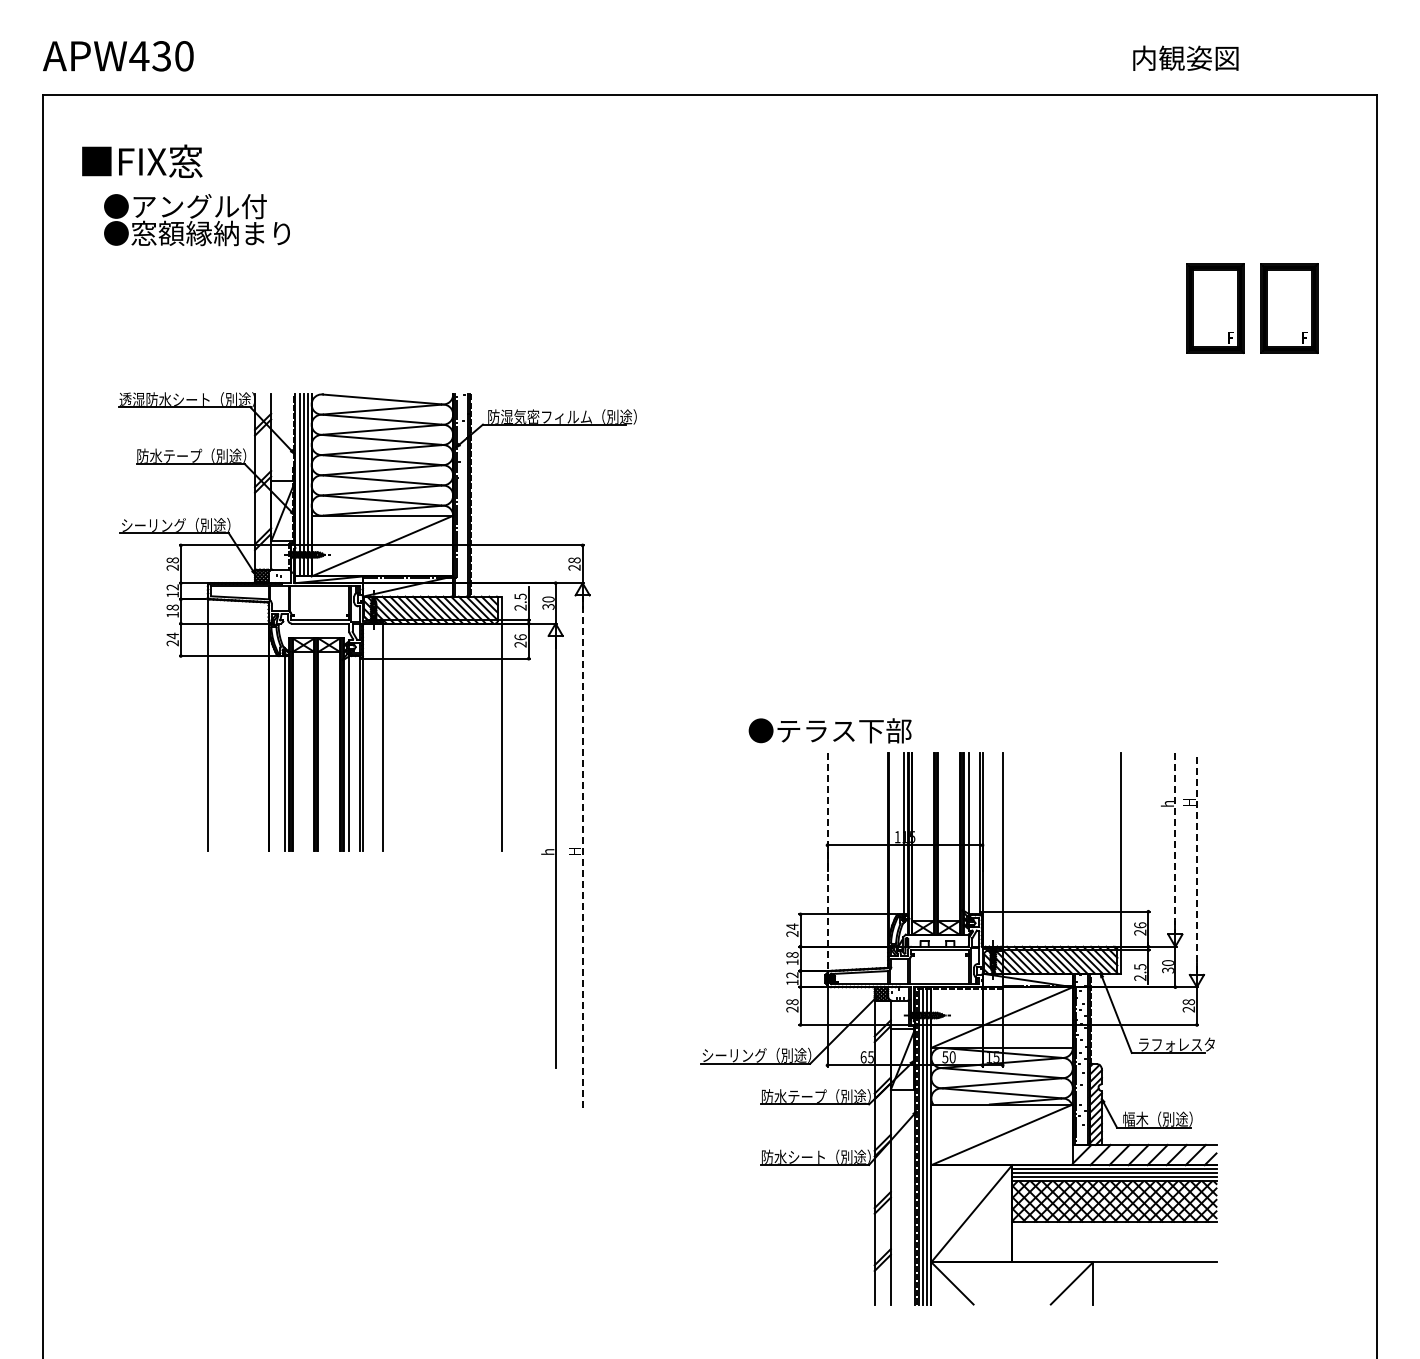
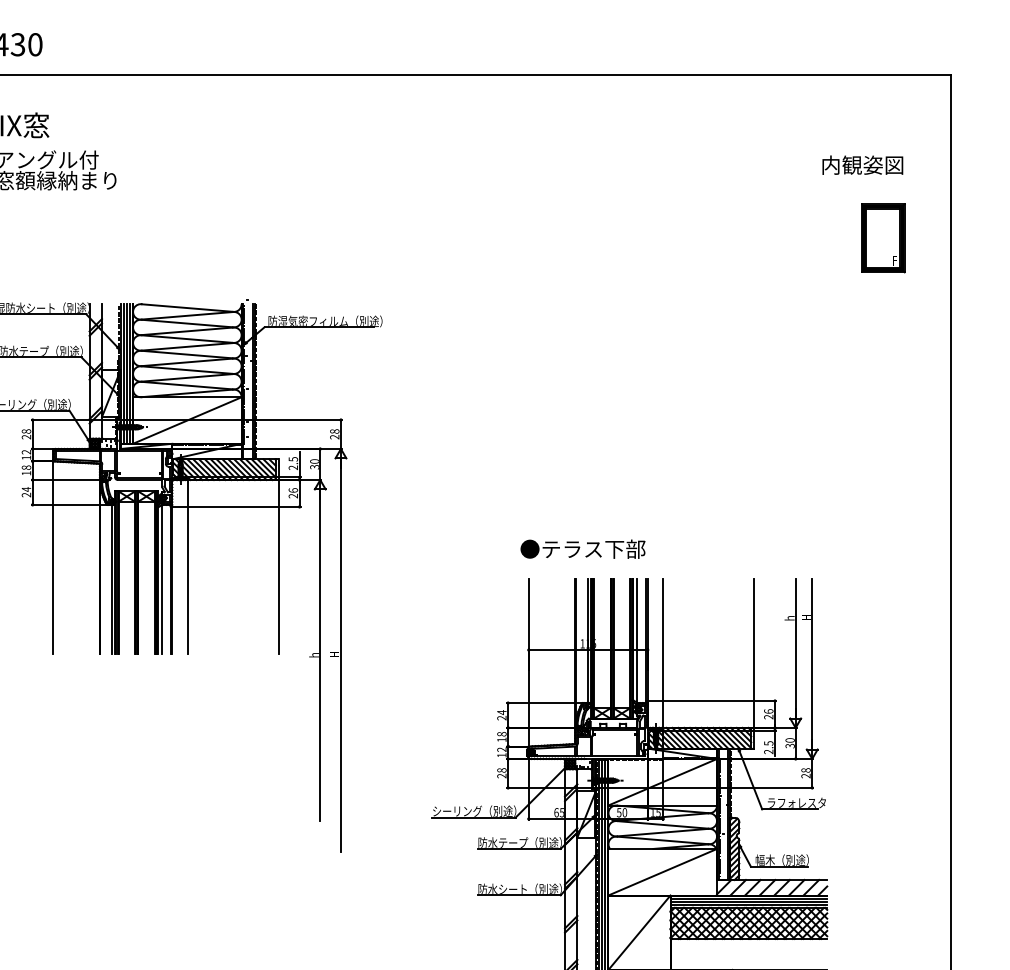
text: (1185, 57) -> (862, 164), moved
part: (1215, 308) -> (826, 238), removed
text: (829, 730) -> (582, 548), moved
line: (1175, 842) -> (795, 647), dashed -> solid
line: (582, 852) -> (340, 655), dashed -> solid
line: (827, 862) -> (528, 663), dashed -> solid
line: (1196, 863) -> (811, 664), dashed -> solid

